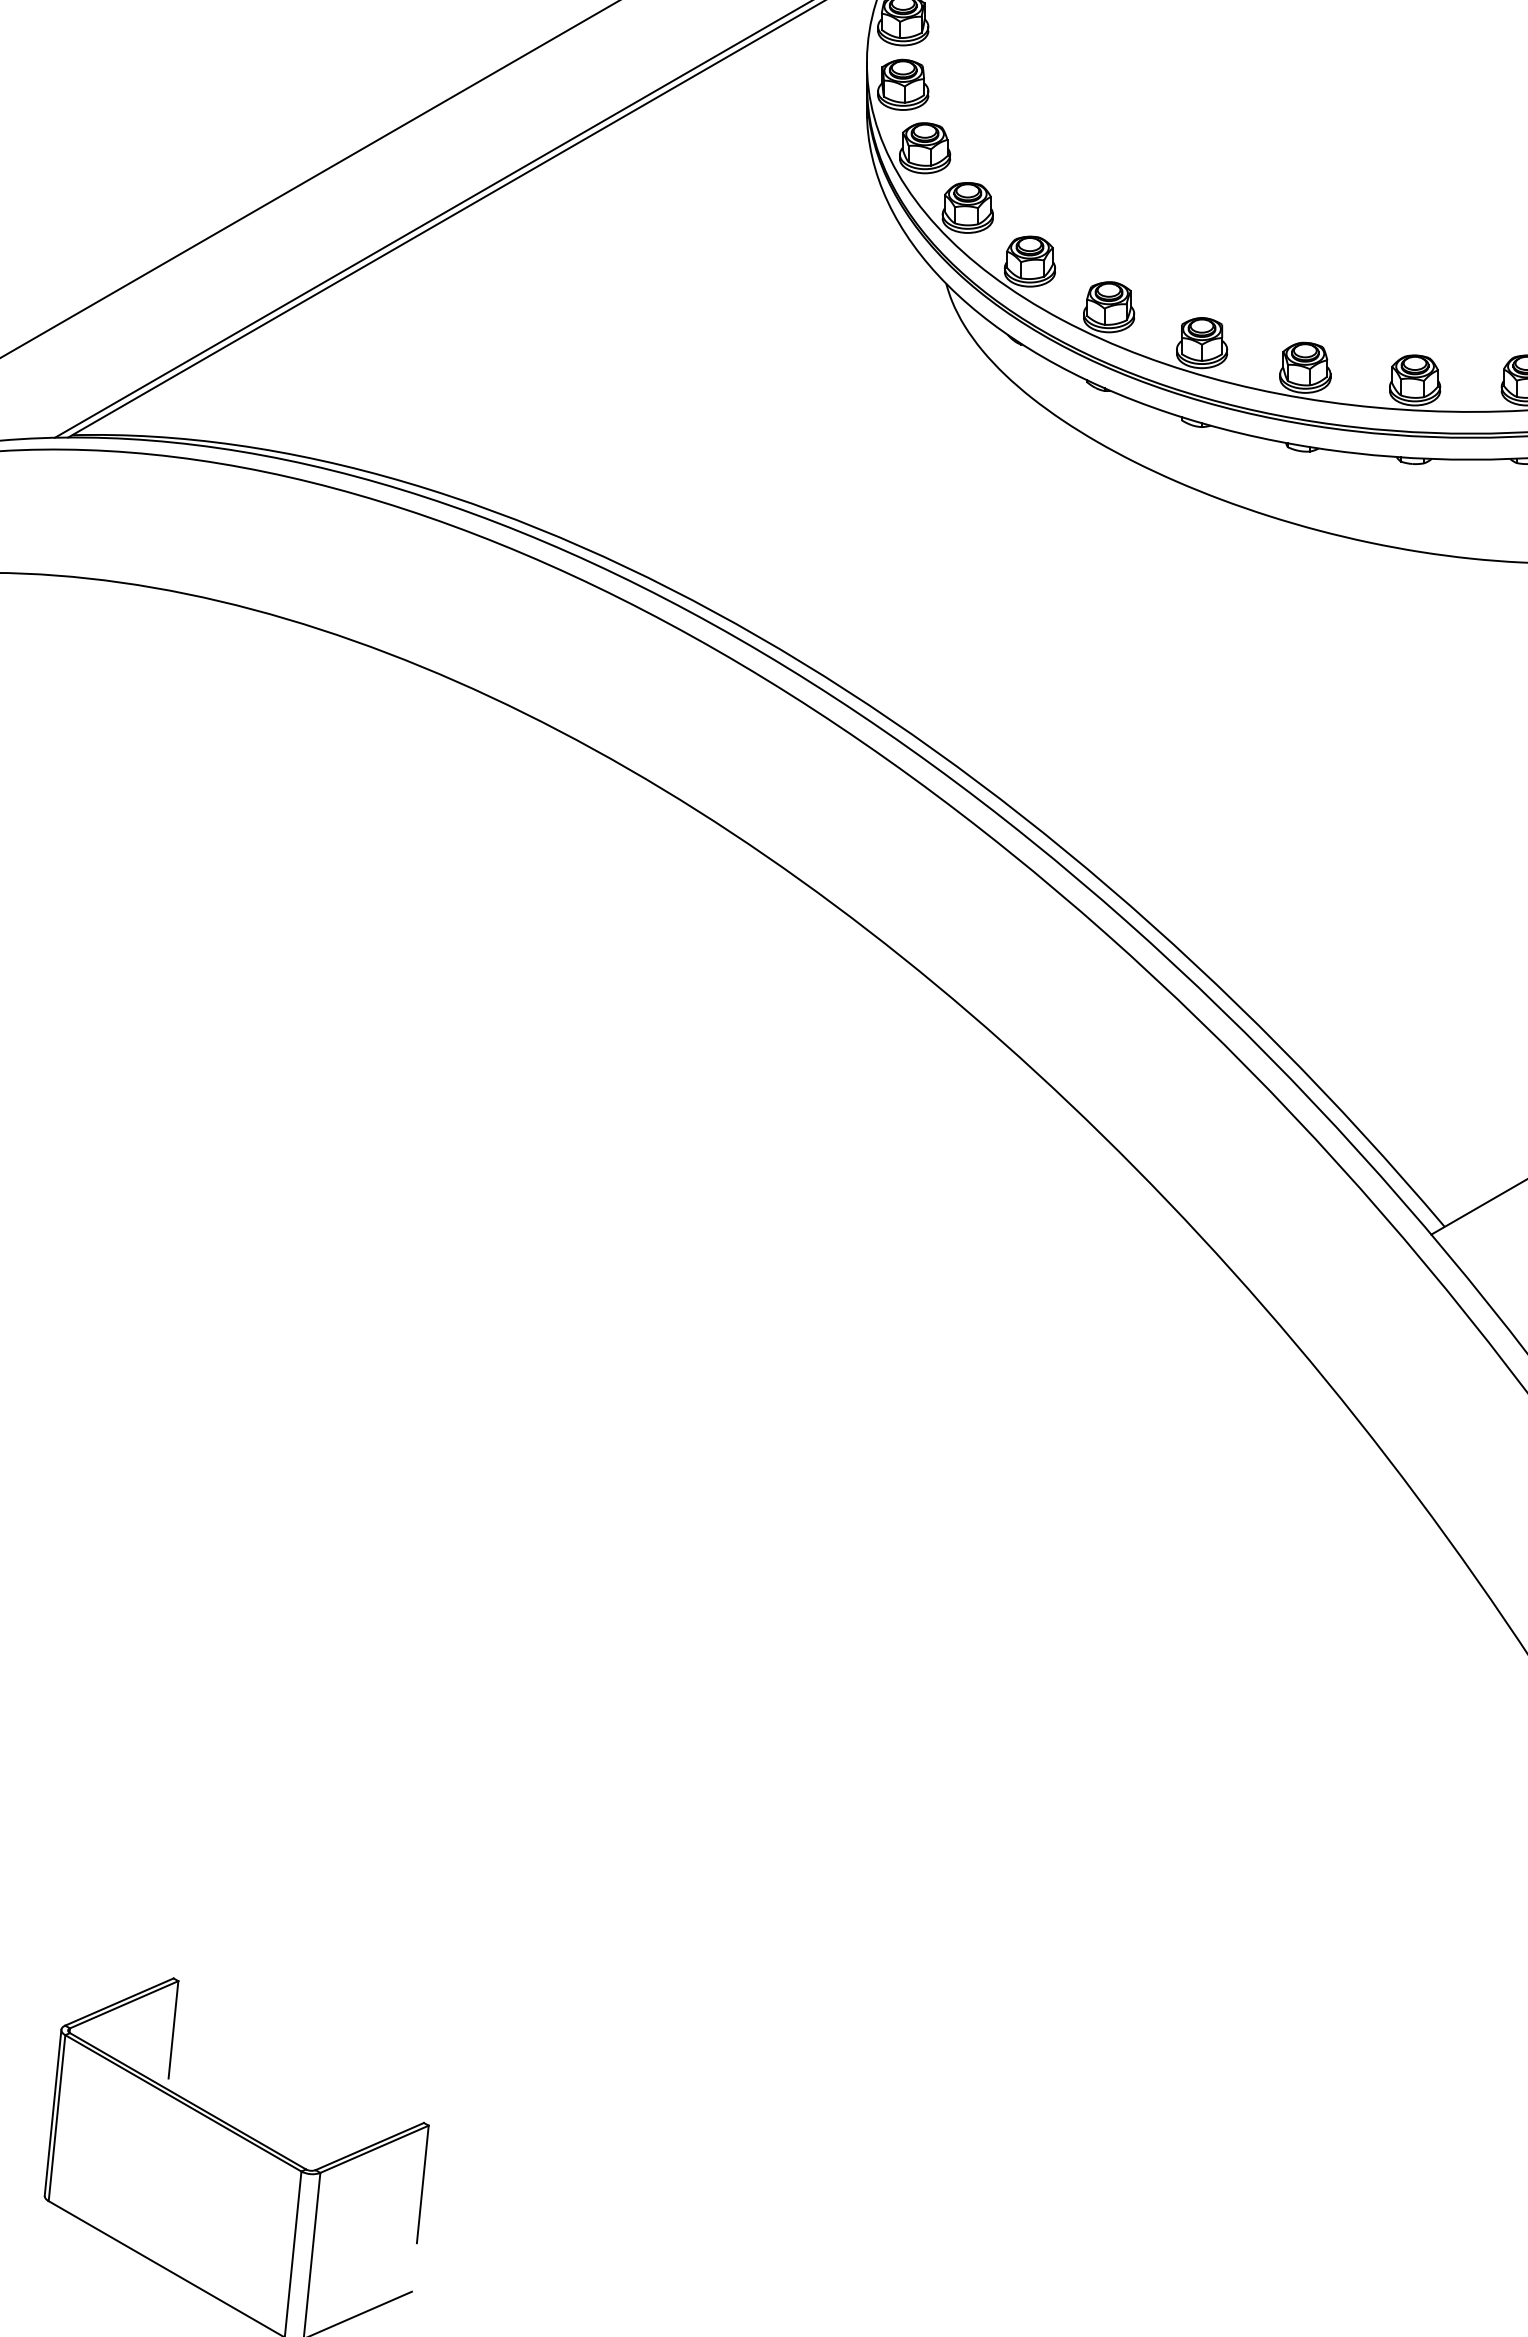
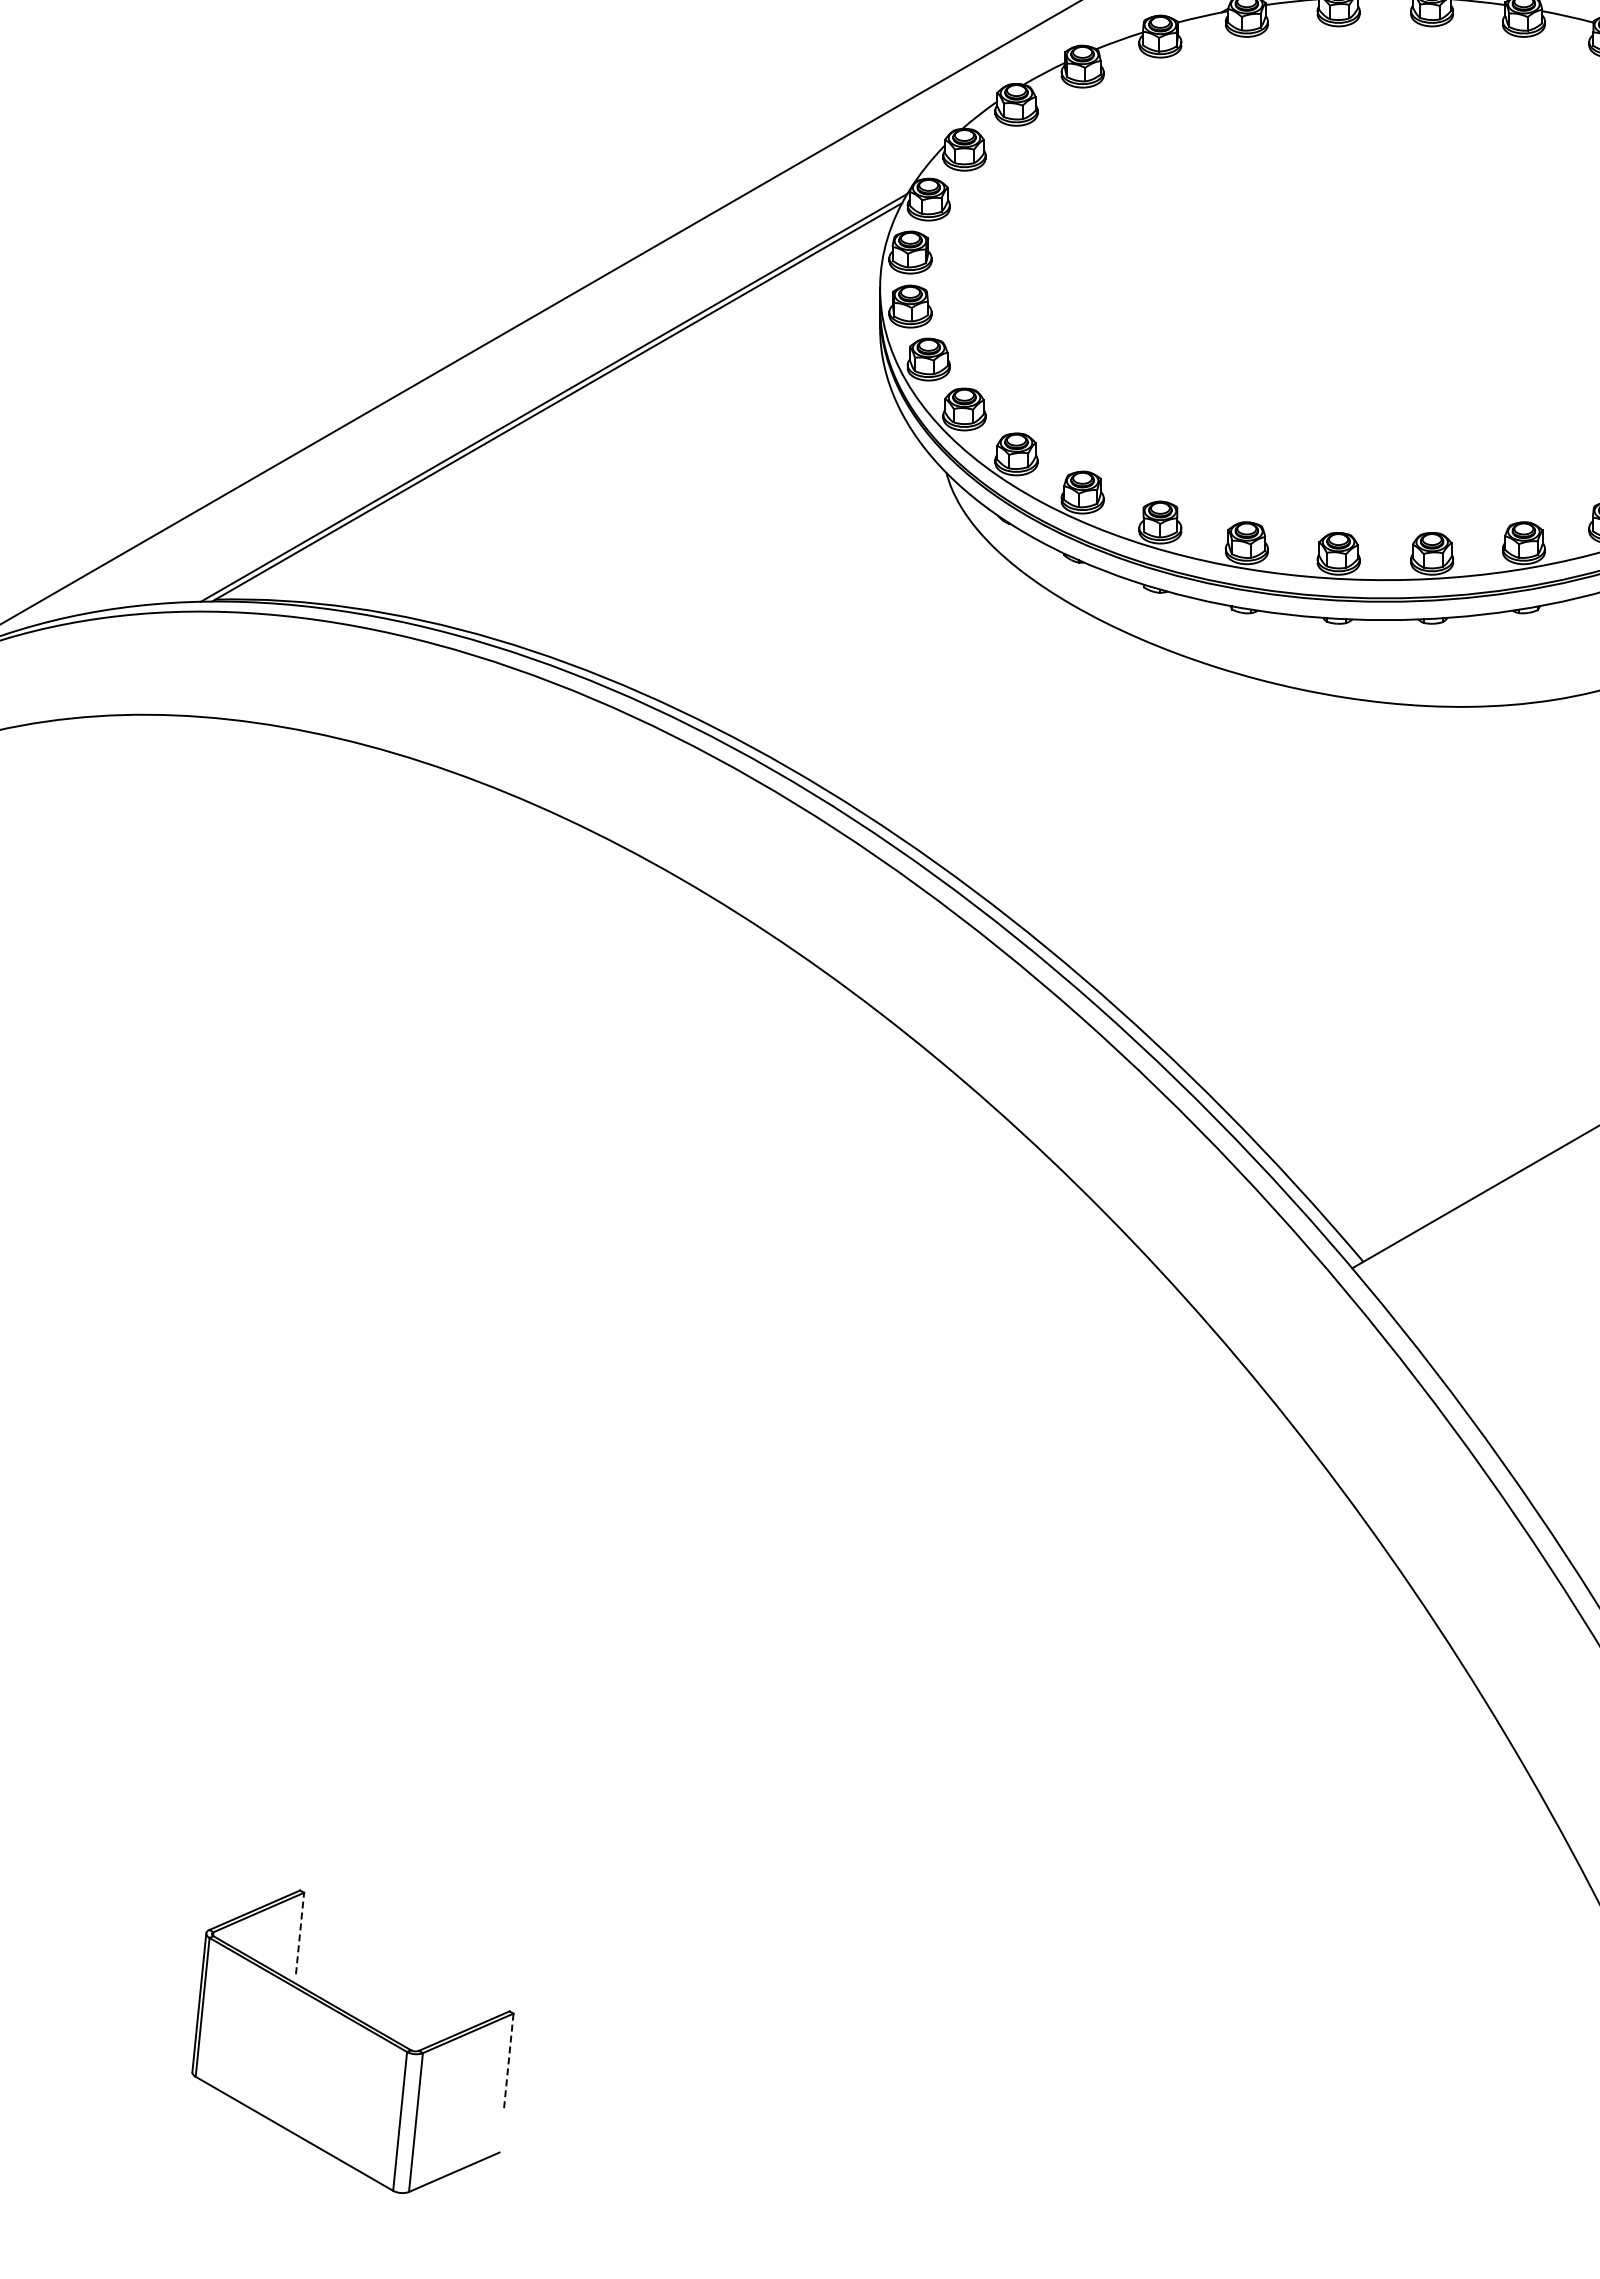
line: (174, 2029) -> (300, 1933), solid -> dashed
line: (422, 2185) -> (508, 2063), solid -> dashed

